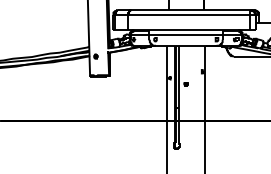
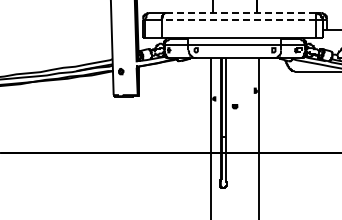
line: (191, 10) -> (241, 13), solid -> dashed
line: (188, 15) -> (238, 19), solid -> dashed

